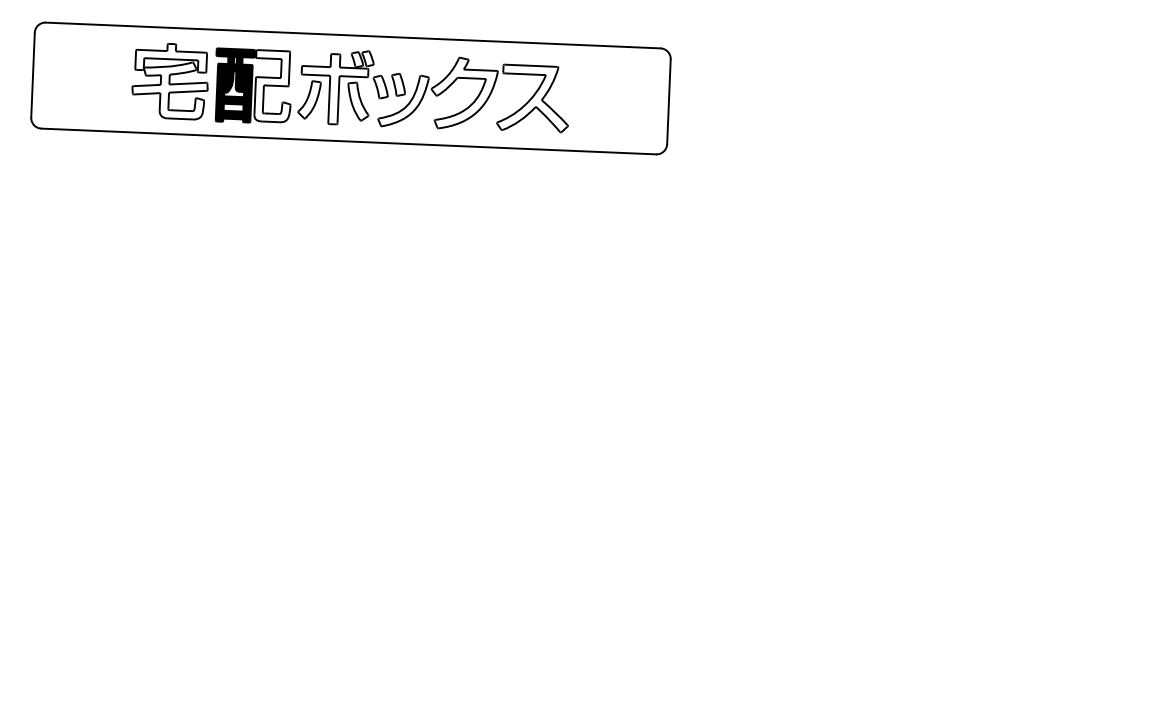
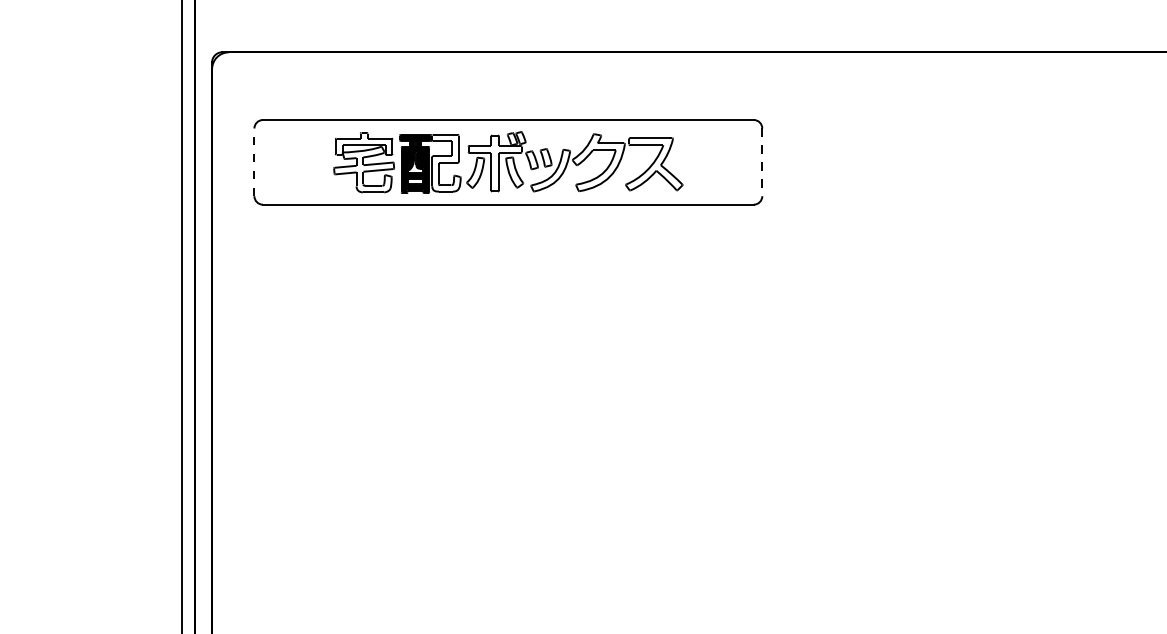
line: (33, 75) -> (254, 162), solid -> dashed
line: (669, 102) -> (762, 162), solid -> dashed

